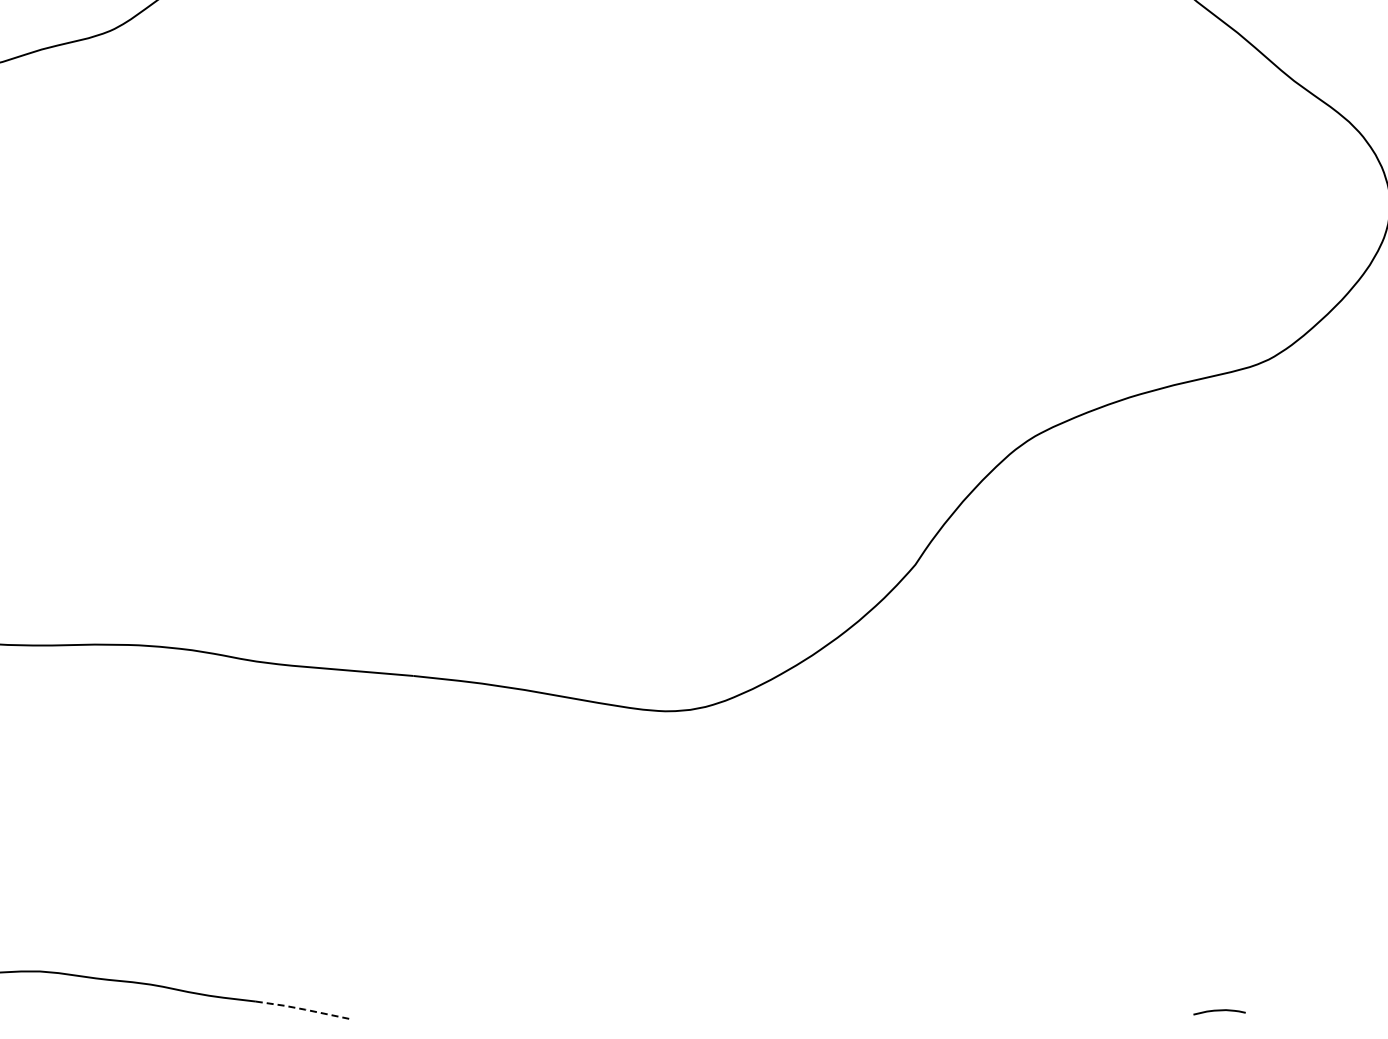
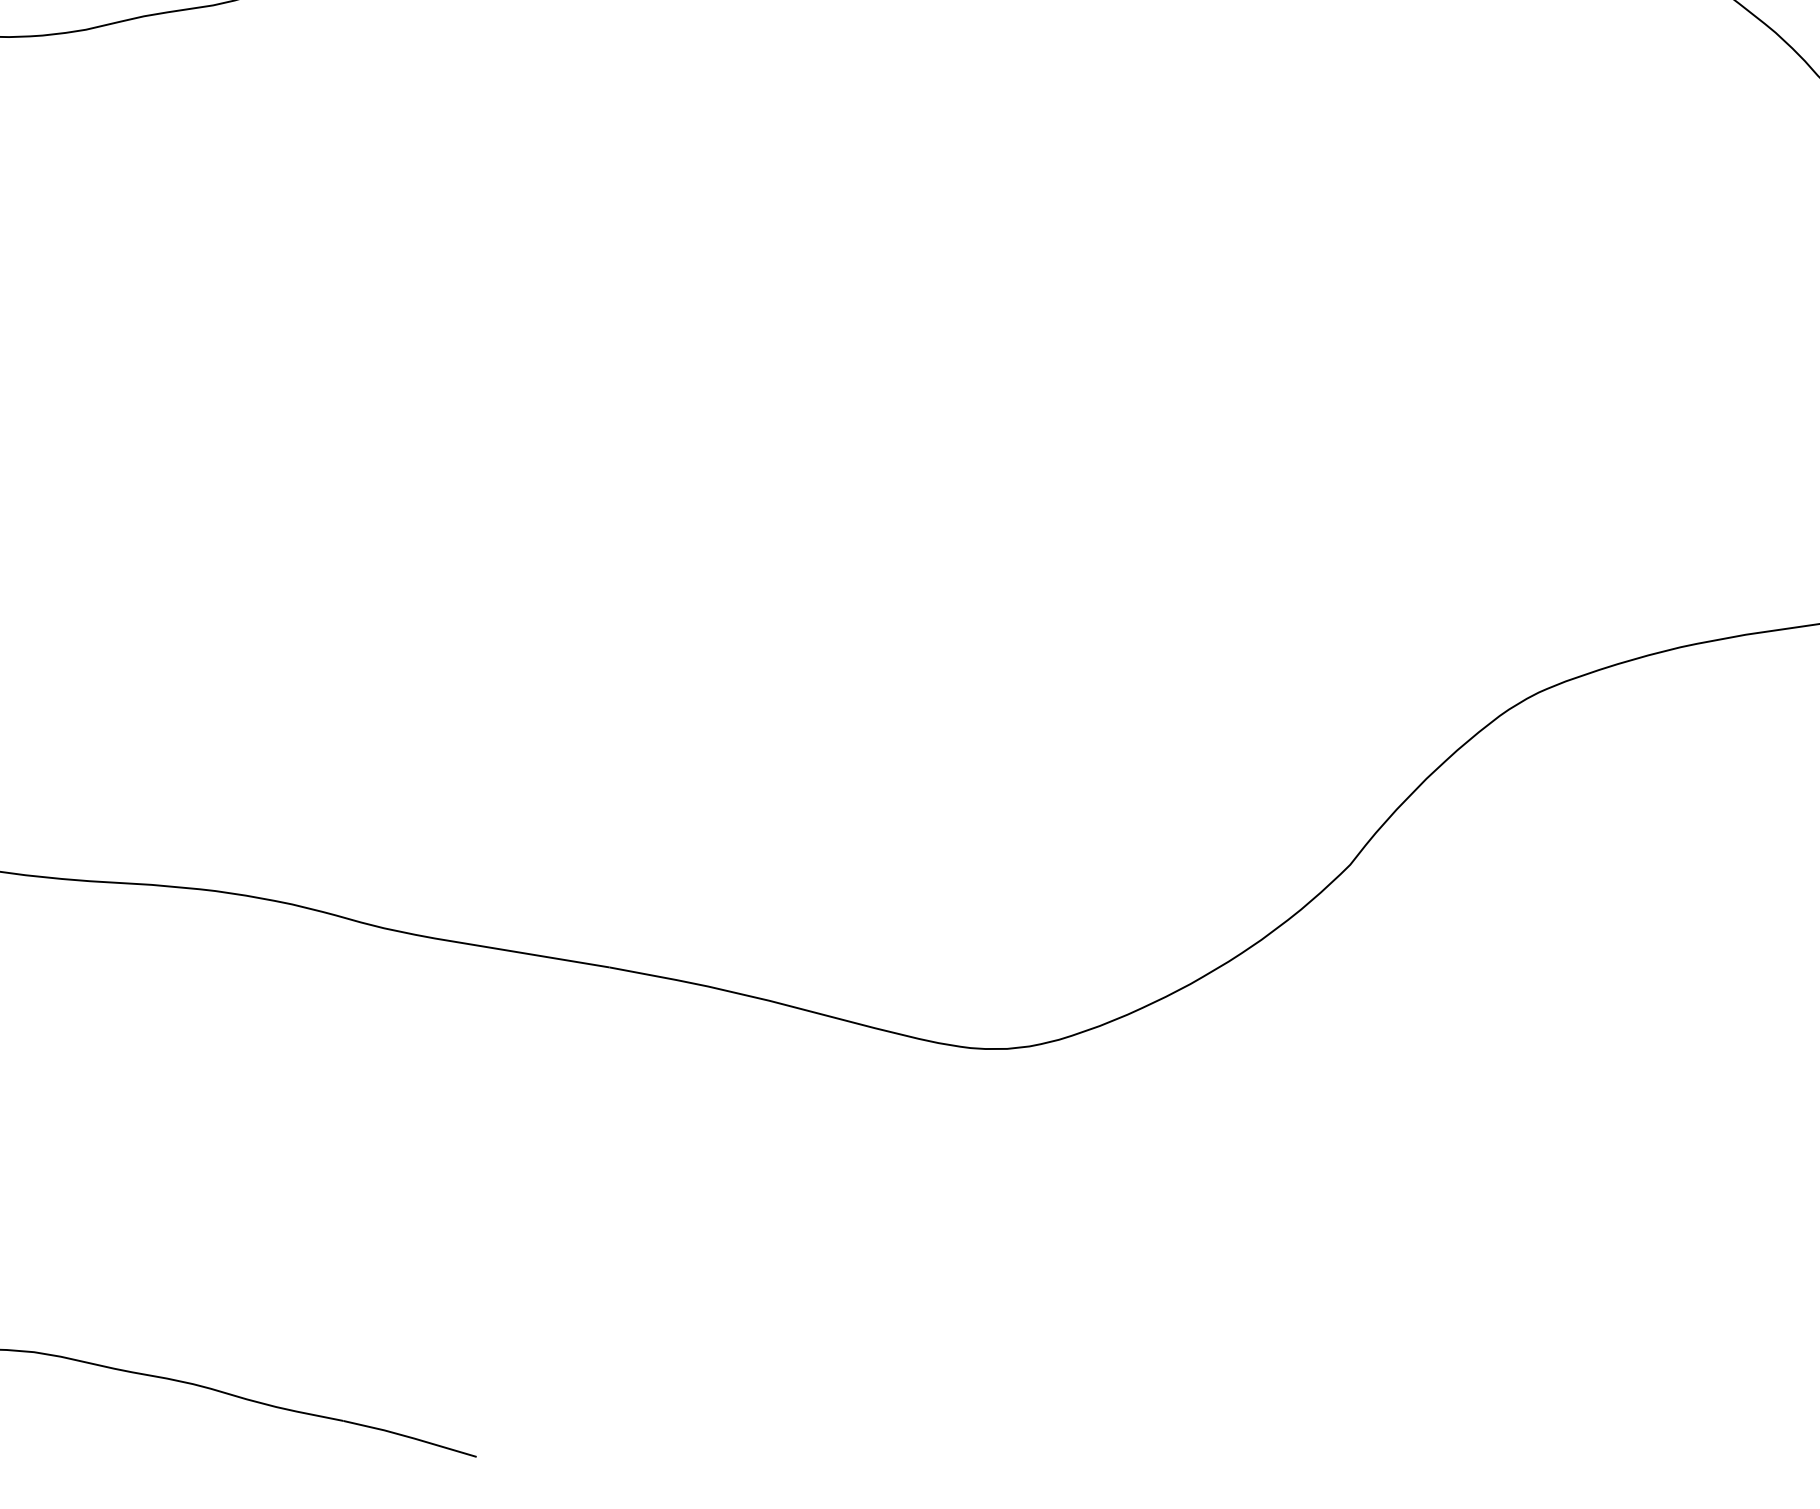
line: (302, 1009) -> (410, 1437), dashed -> solid

